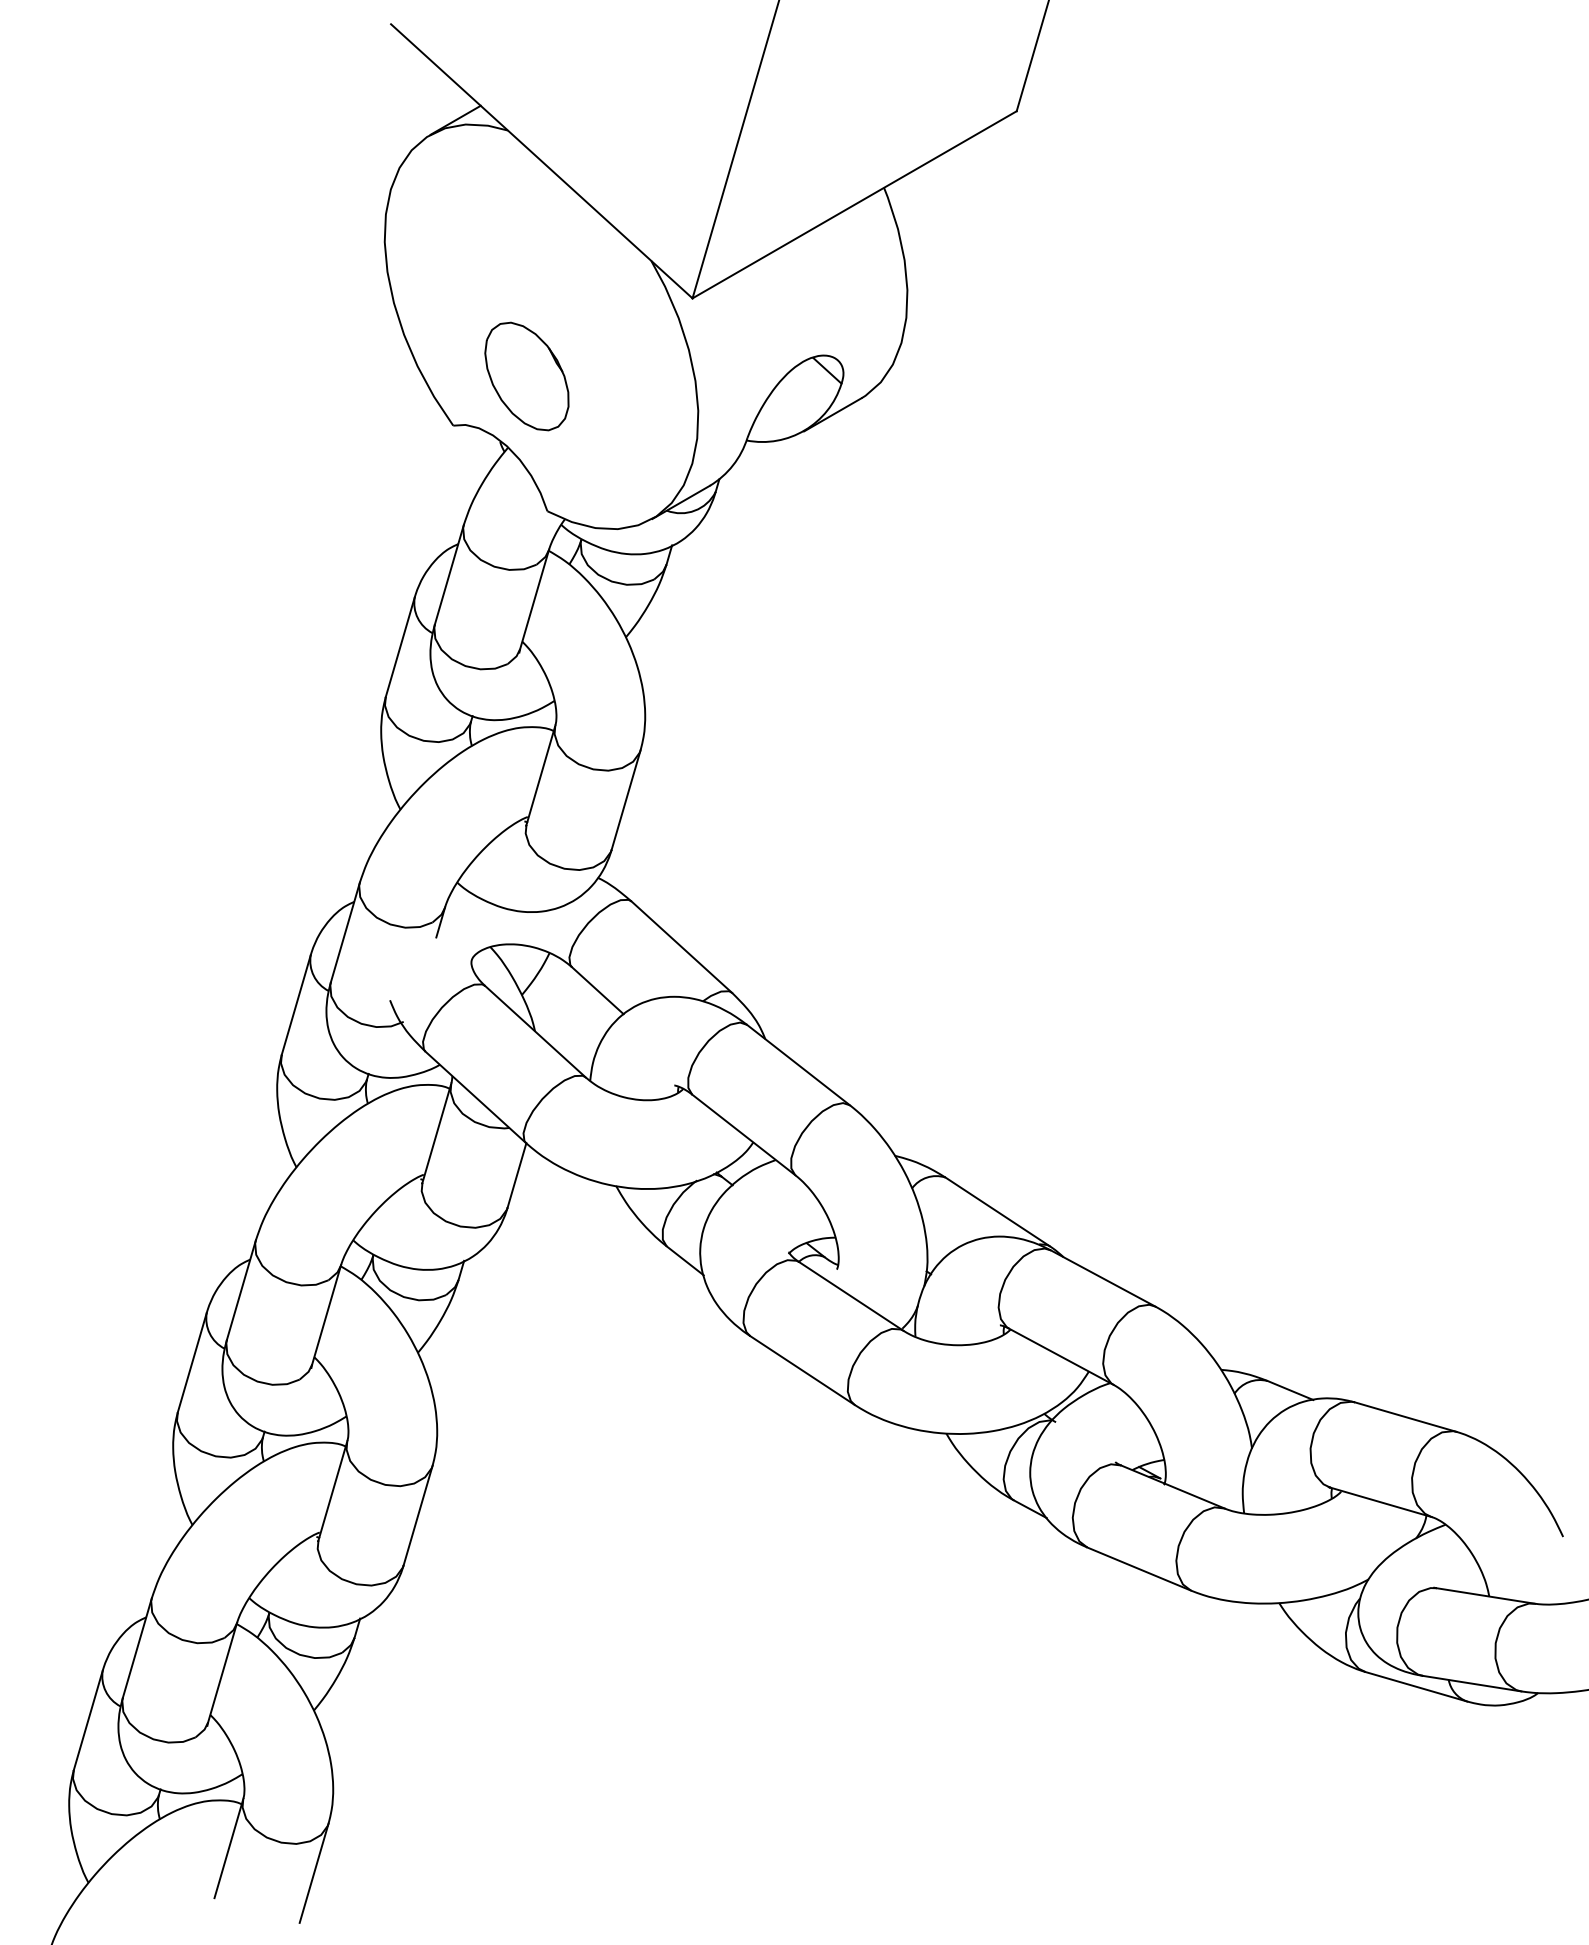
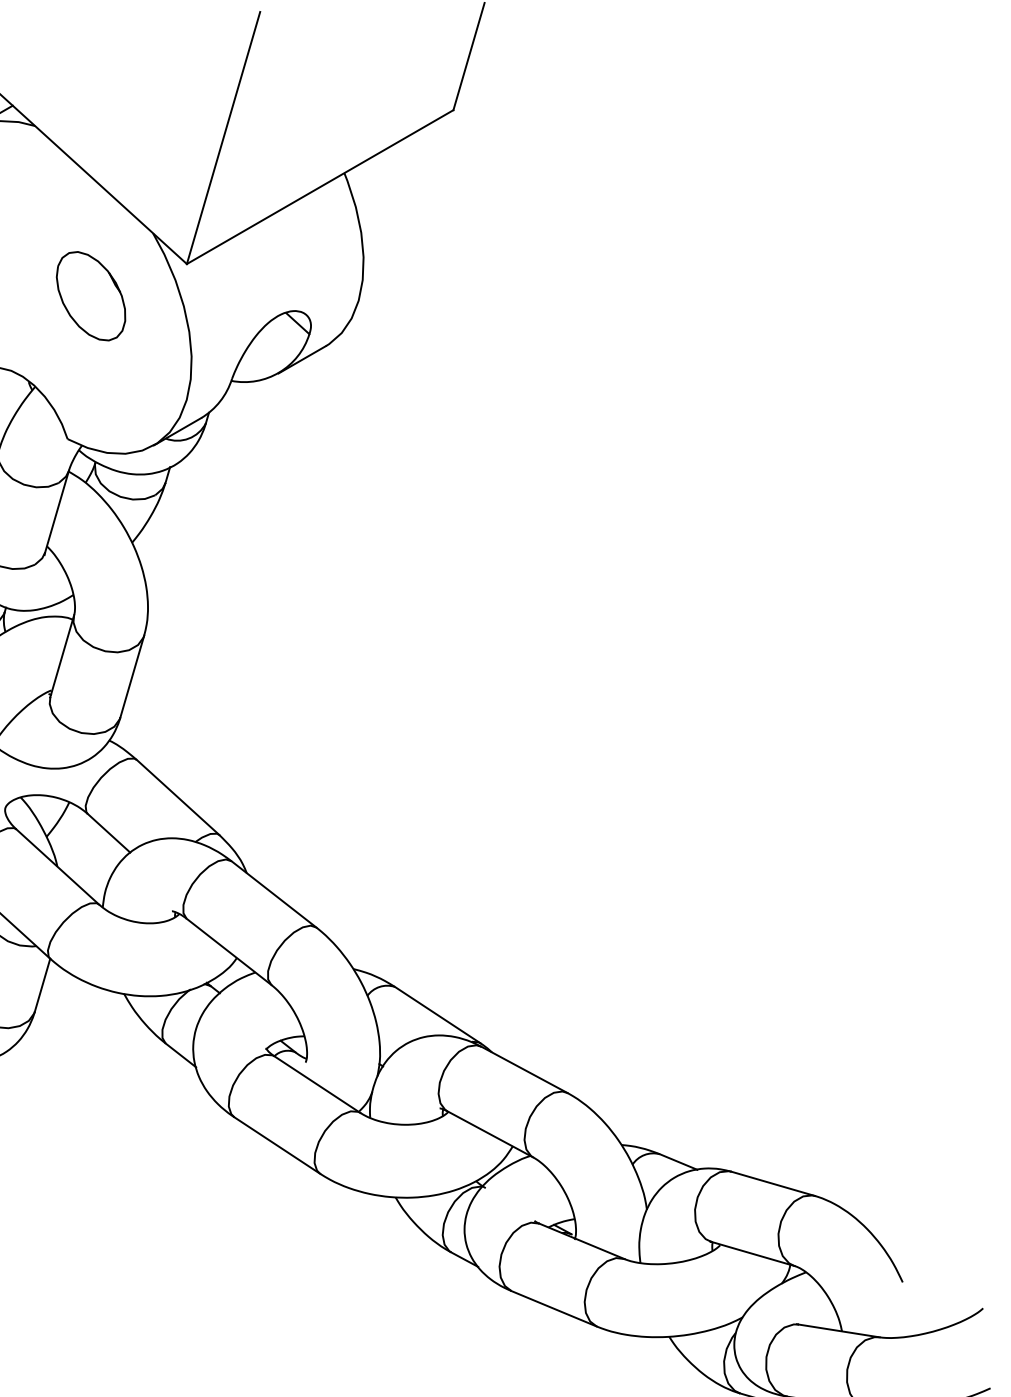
part: (526, 376) -> (90, 296), moved

